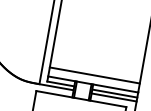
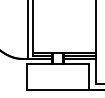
line: (95, 75) -> (64, 46), removed

